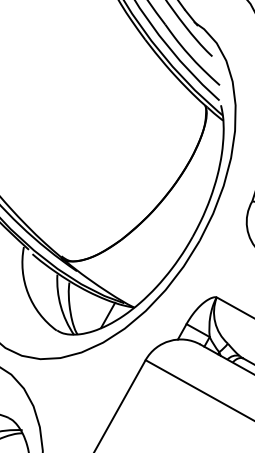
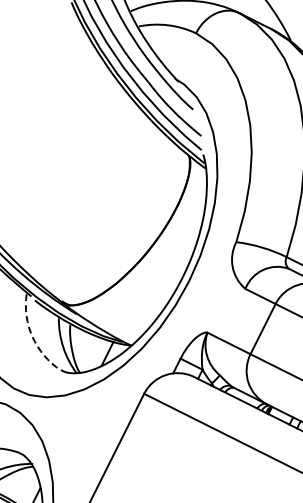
arc: (28, 294) -> (32, 337), solid -> dashed

